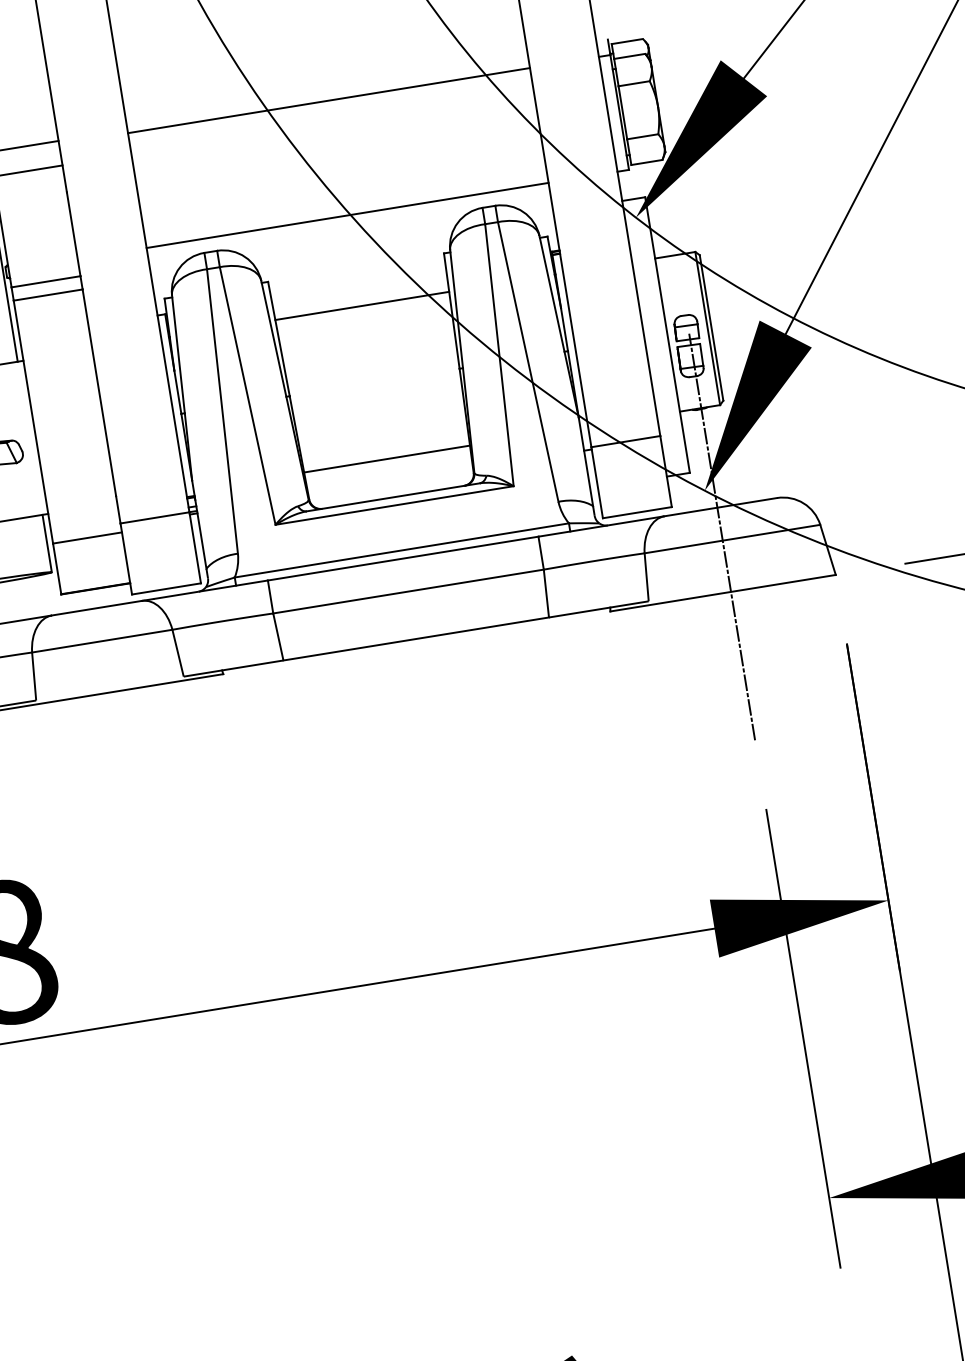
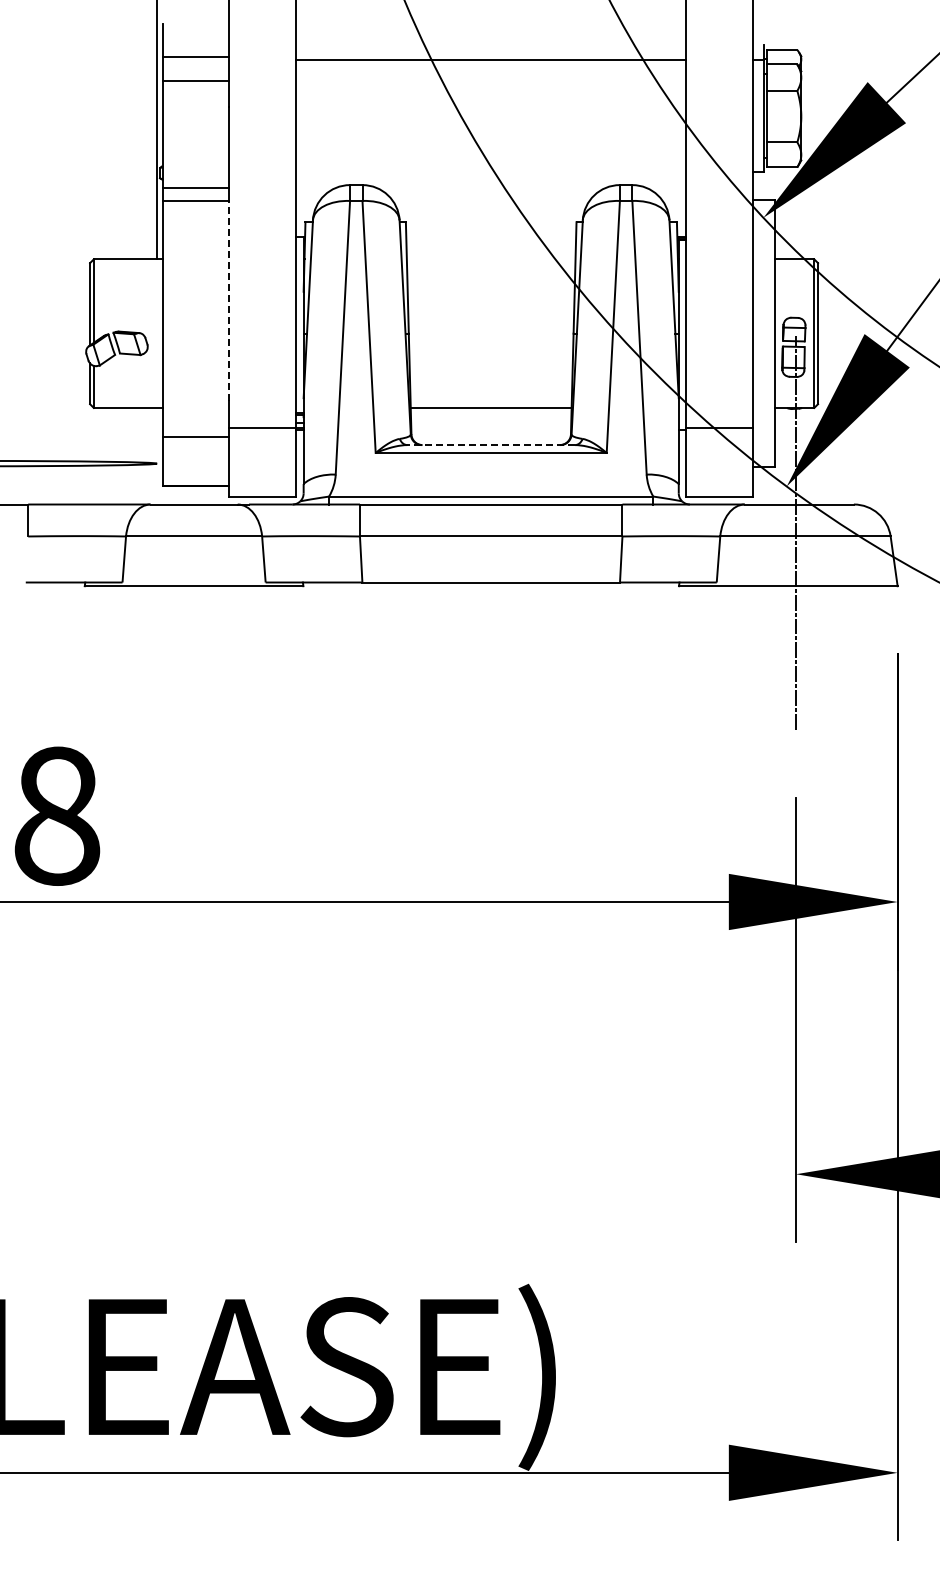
line: (347, 215) -> (491, 171), removed
line: (361, 306) -> (490, 259), removed
line: (99, 392) -> (229, 300), solid -> dashed
line: (393, 497) -> (491, 445), solid -> dashed
line: (46, 543) -> (156, 435), removed

